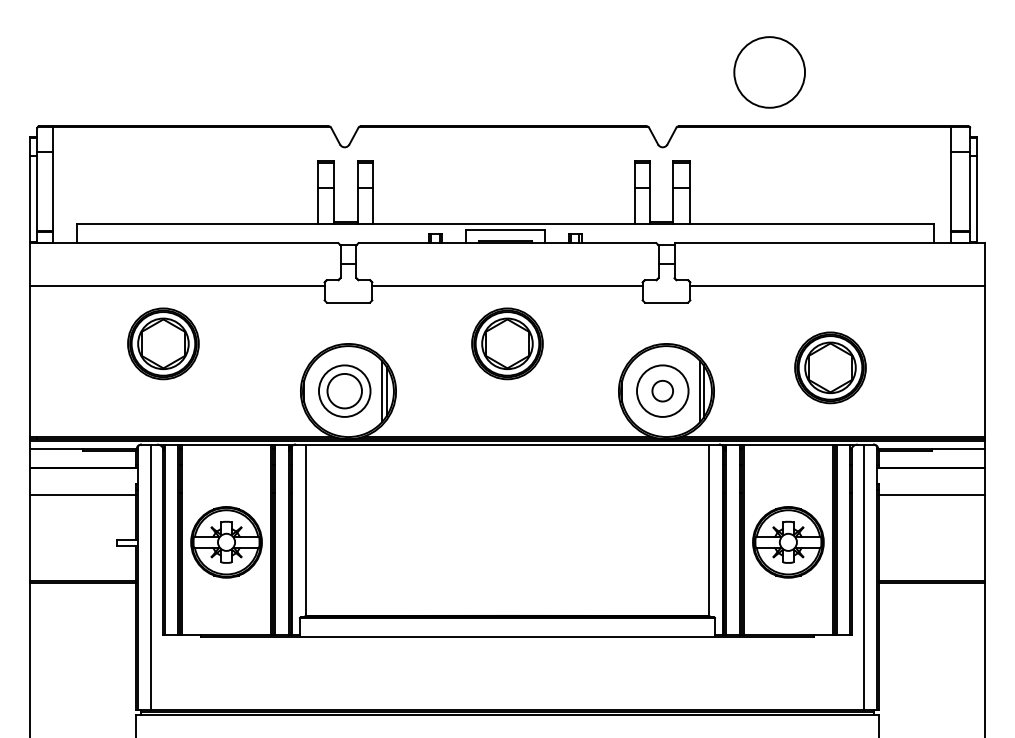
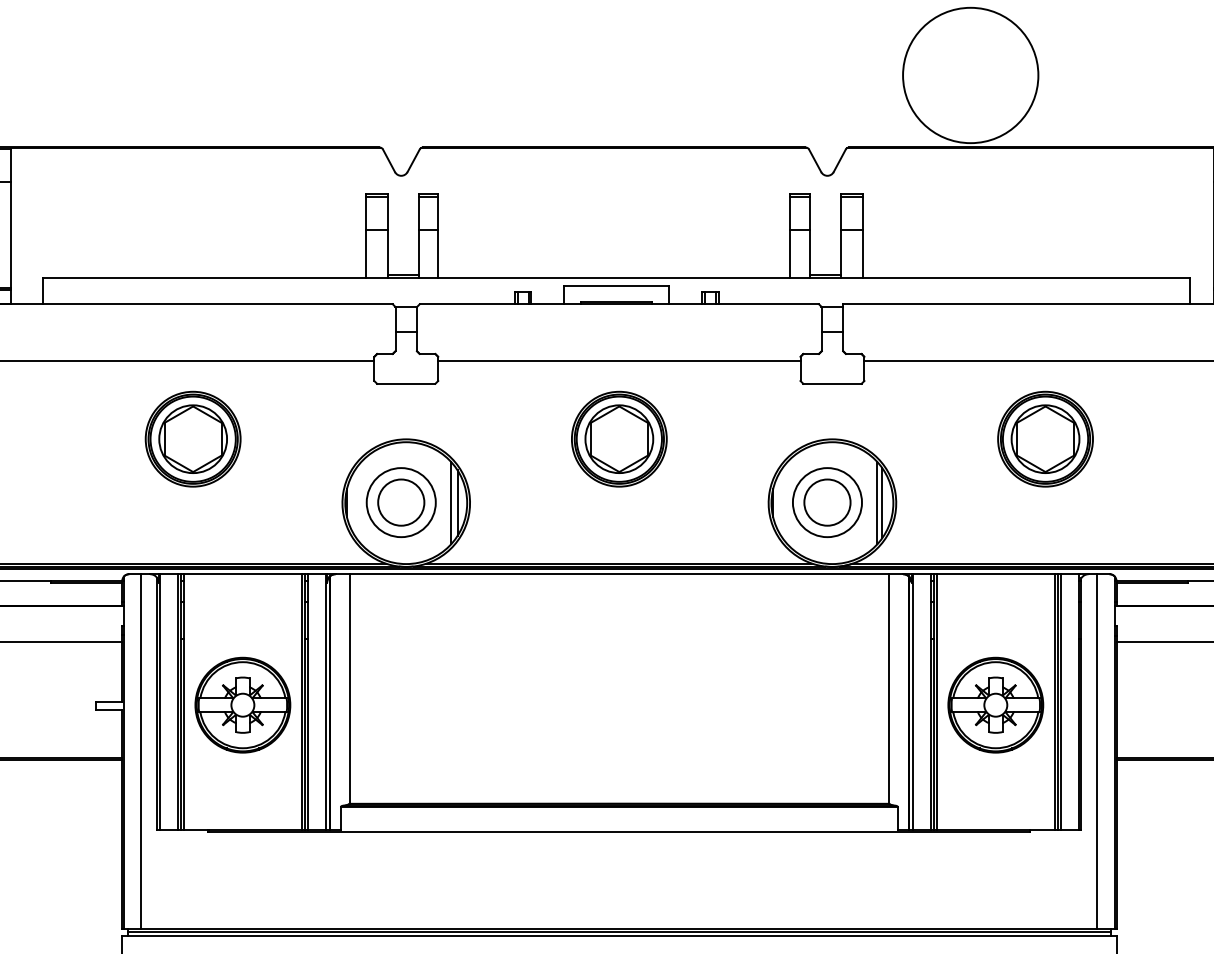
circle: (769, 71) -> (970, 74), size x1.43
part: (163, 343) -> (193, 438), moved
part: (830, 367) -> (1045, 438), moved
circle: (662, 390) -> (827, 501), size x1.67

